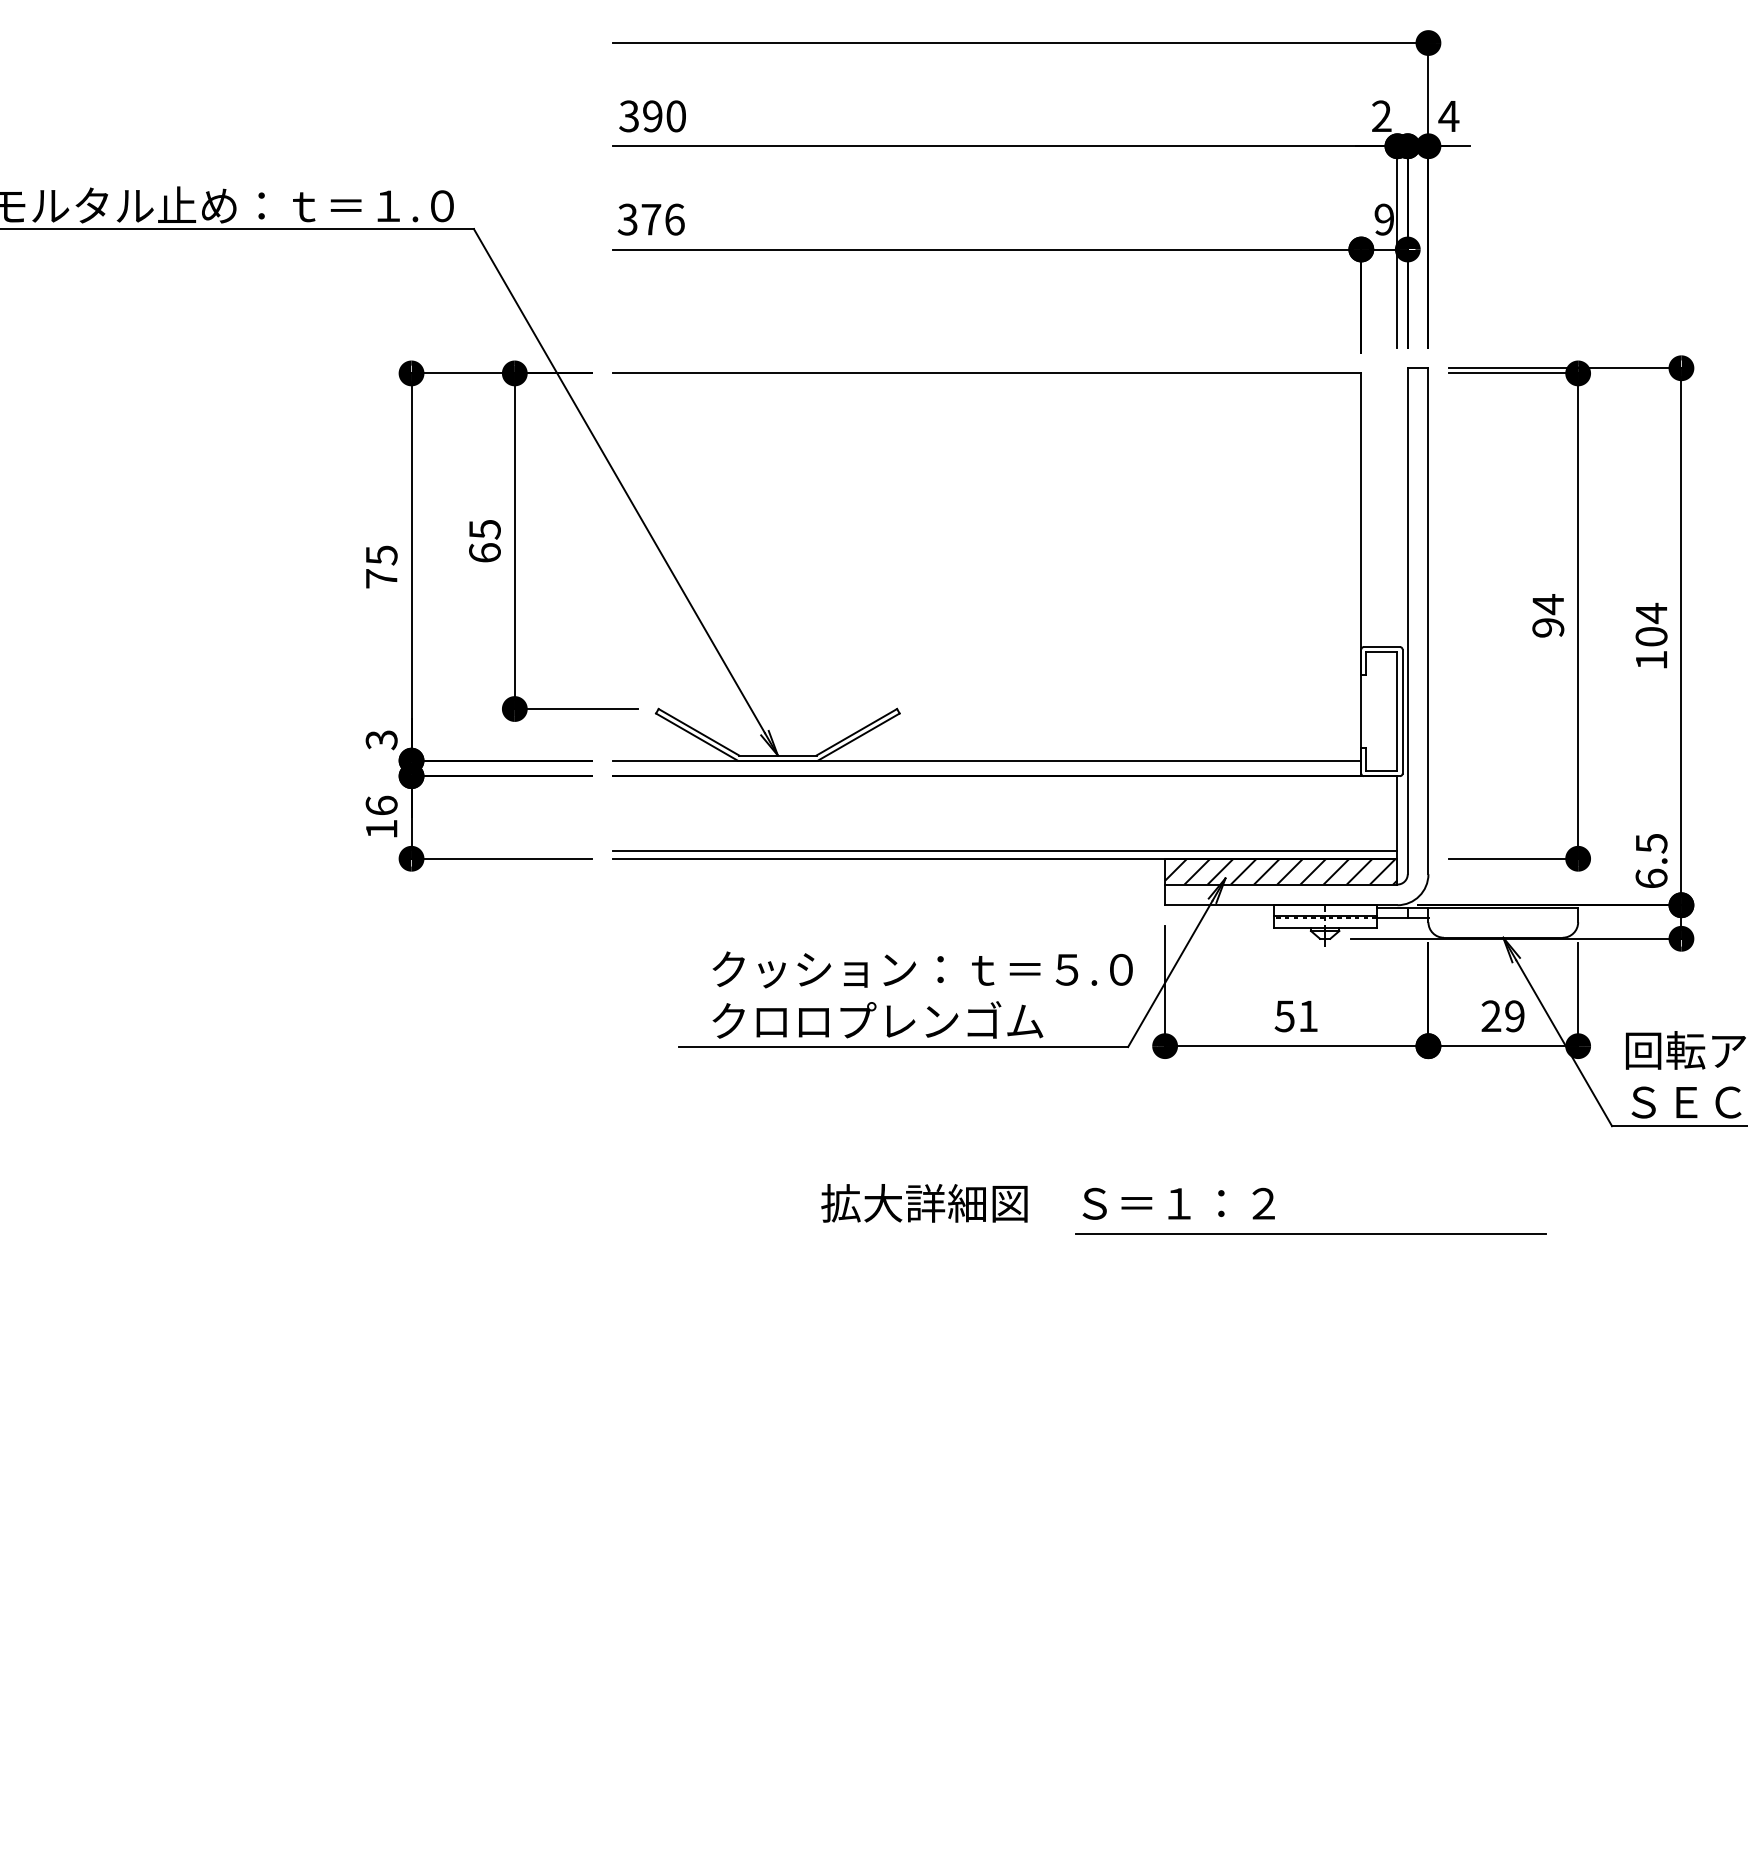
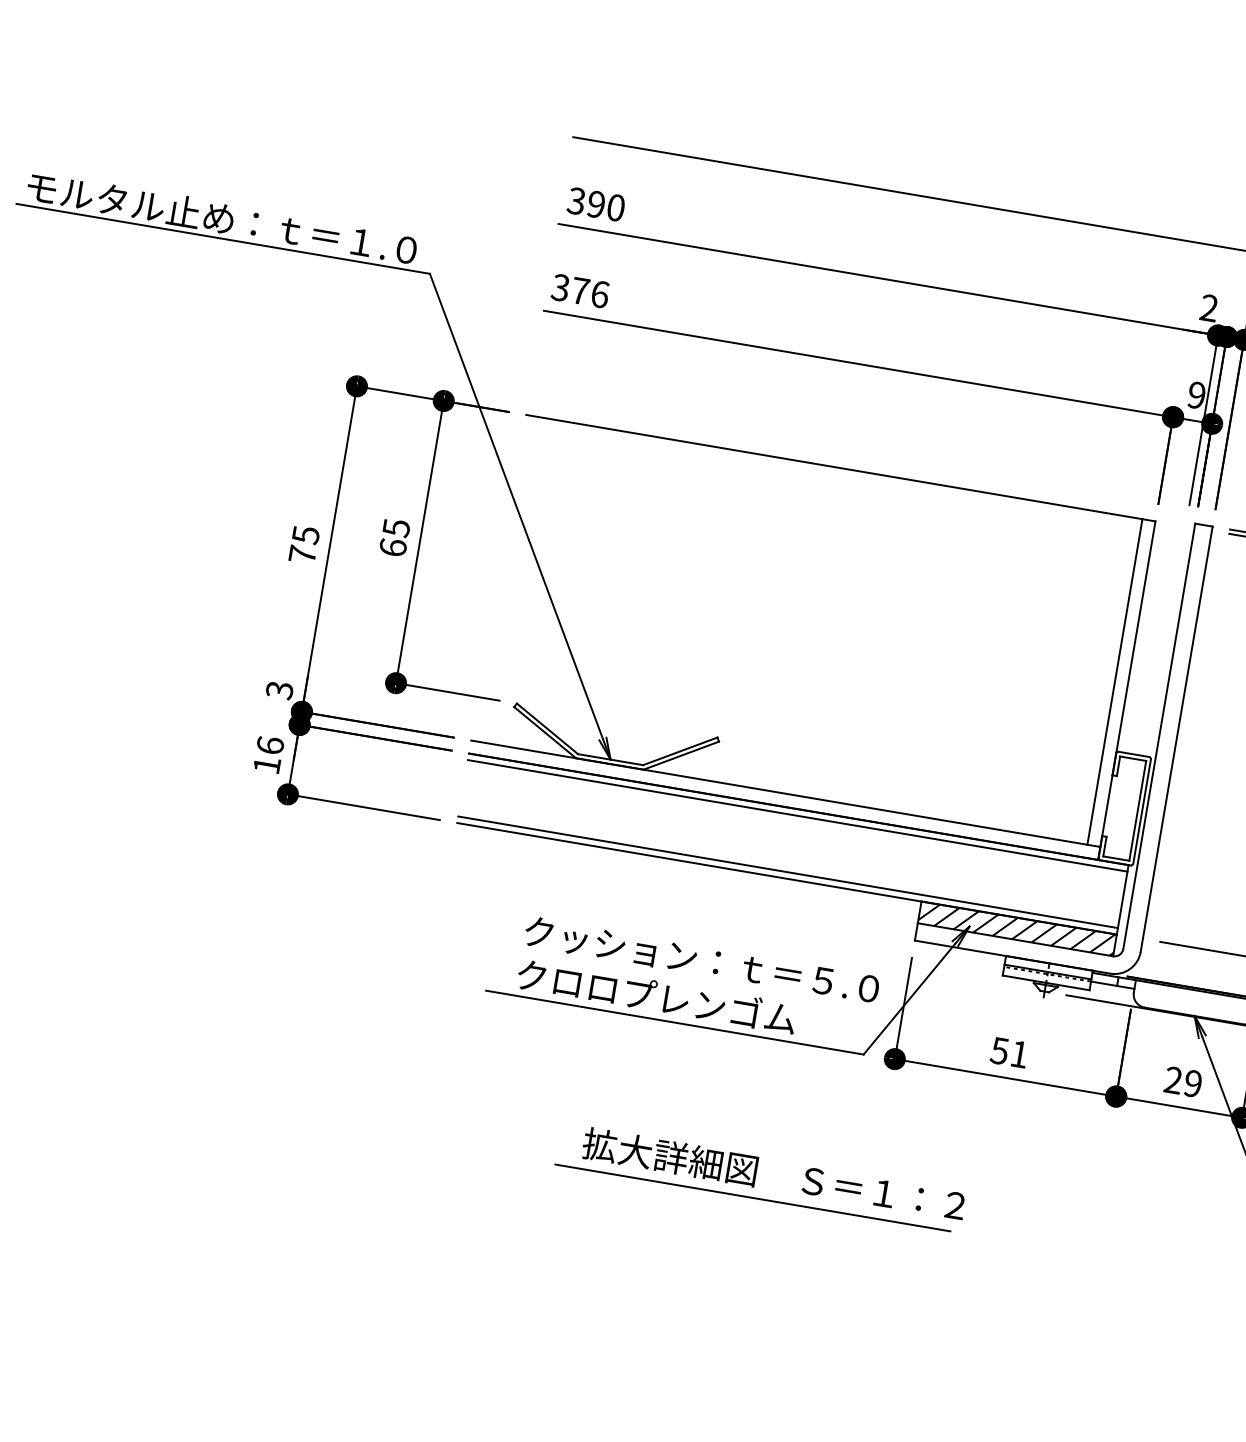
line: (1345, 566) -> (1114, 681), added
line: (1004, 783) -> (797, 815), added
line: (1310, 1233) -> (752, 1197), moved

